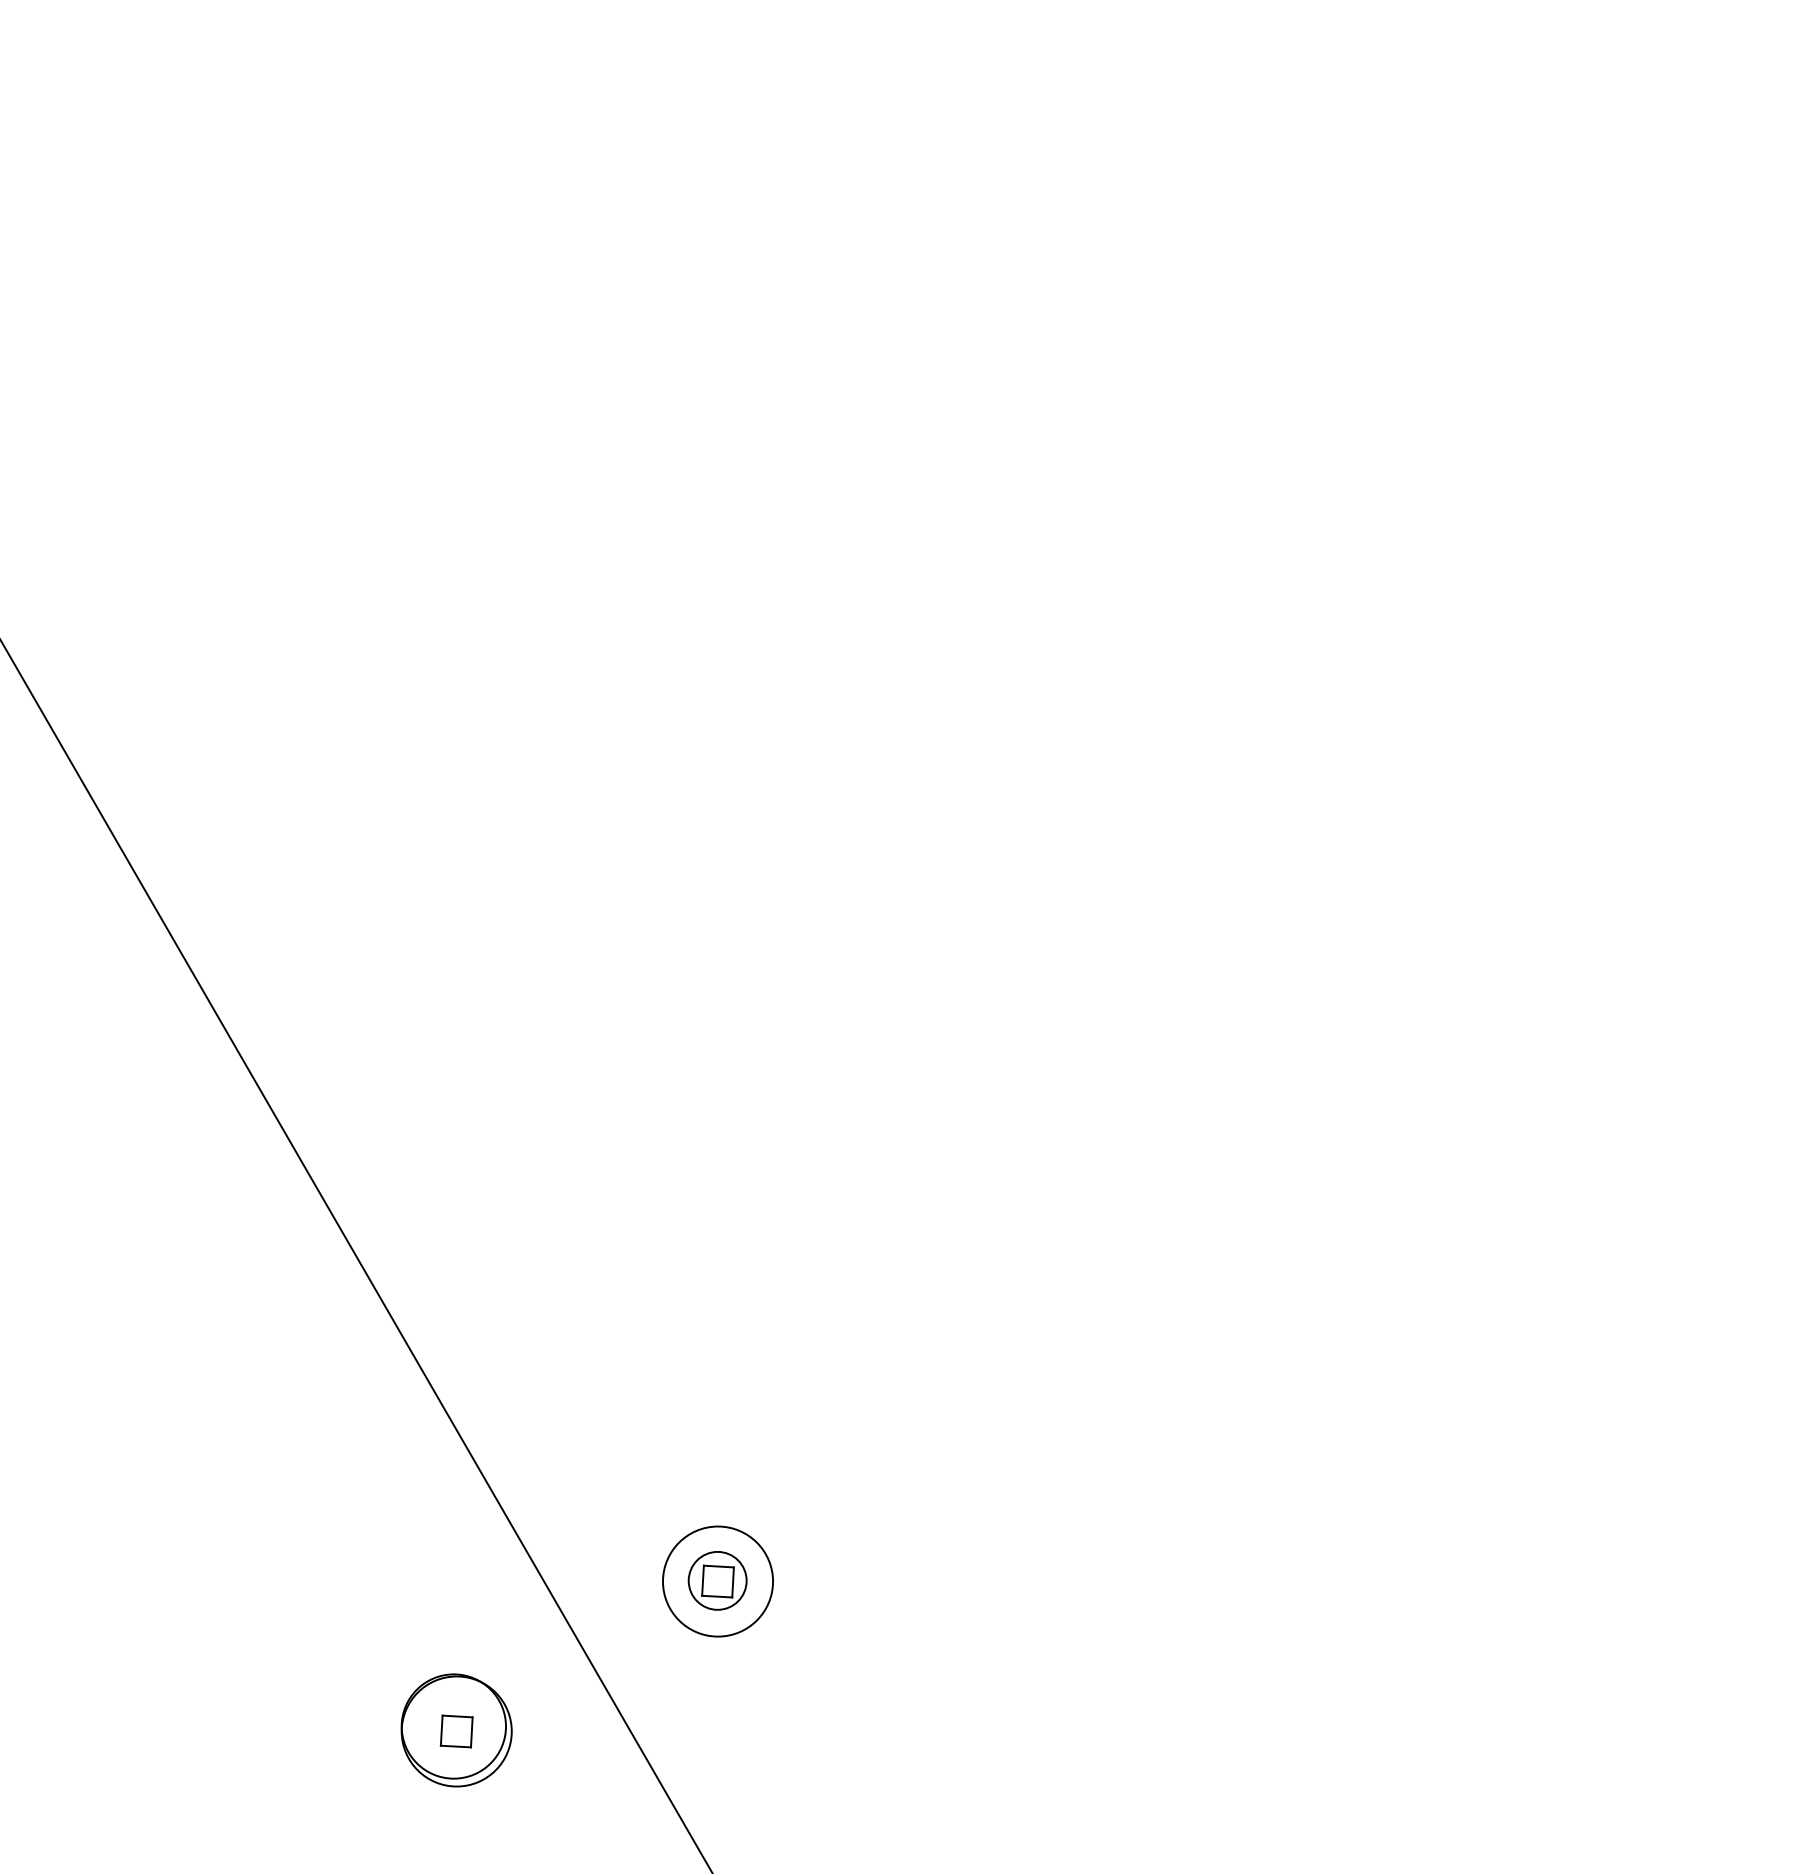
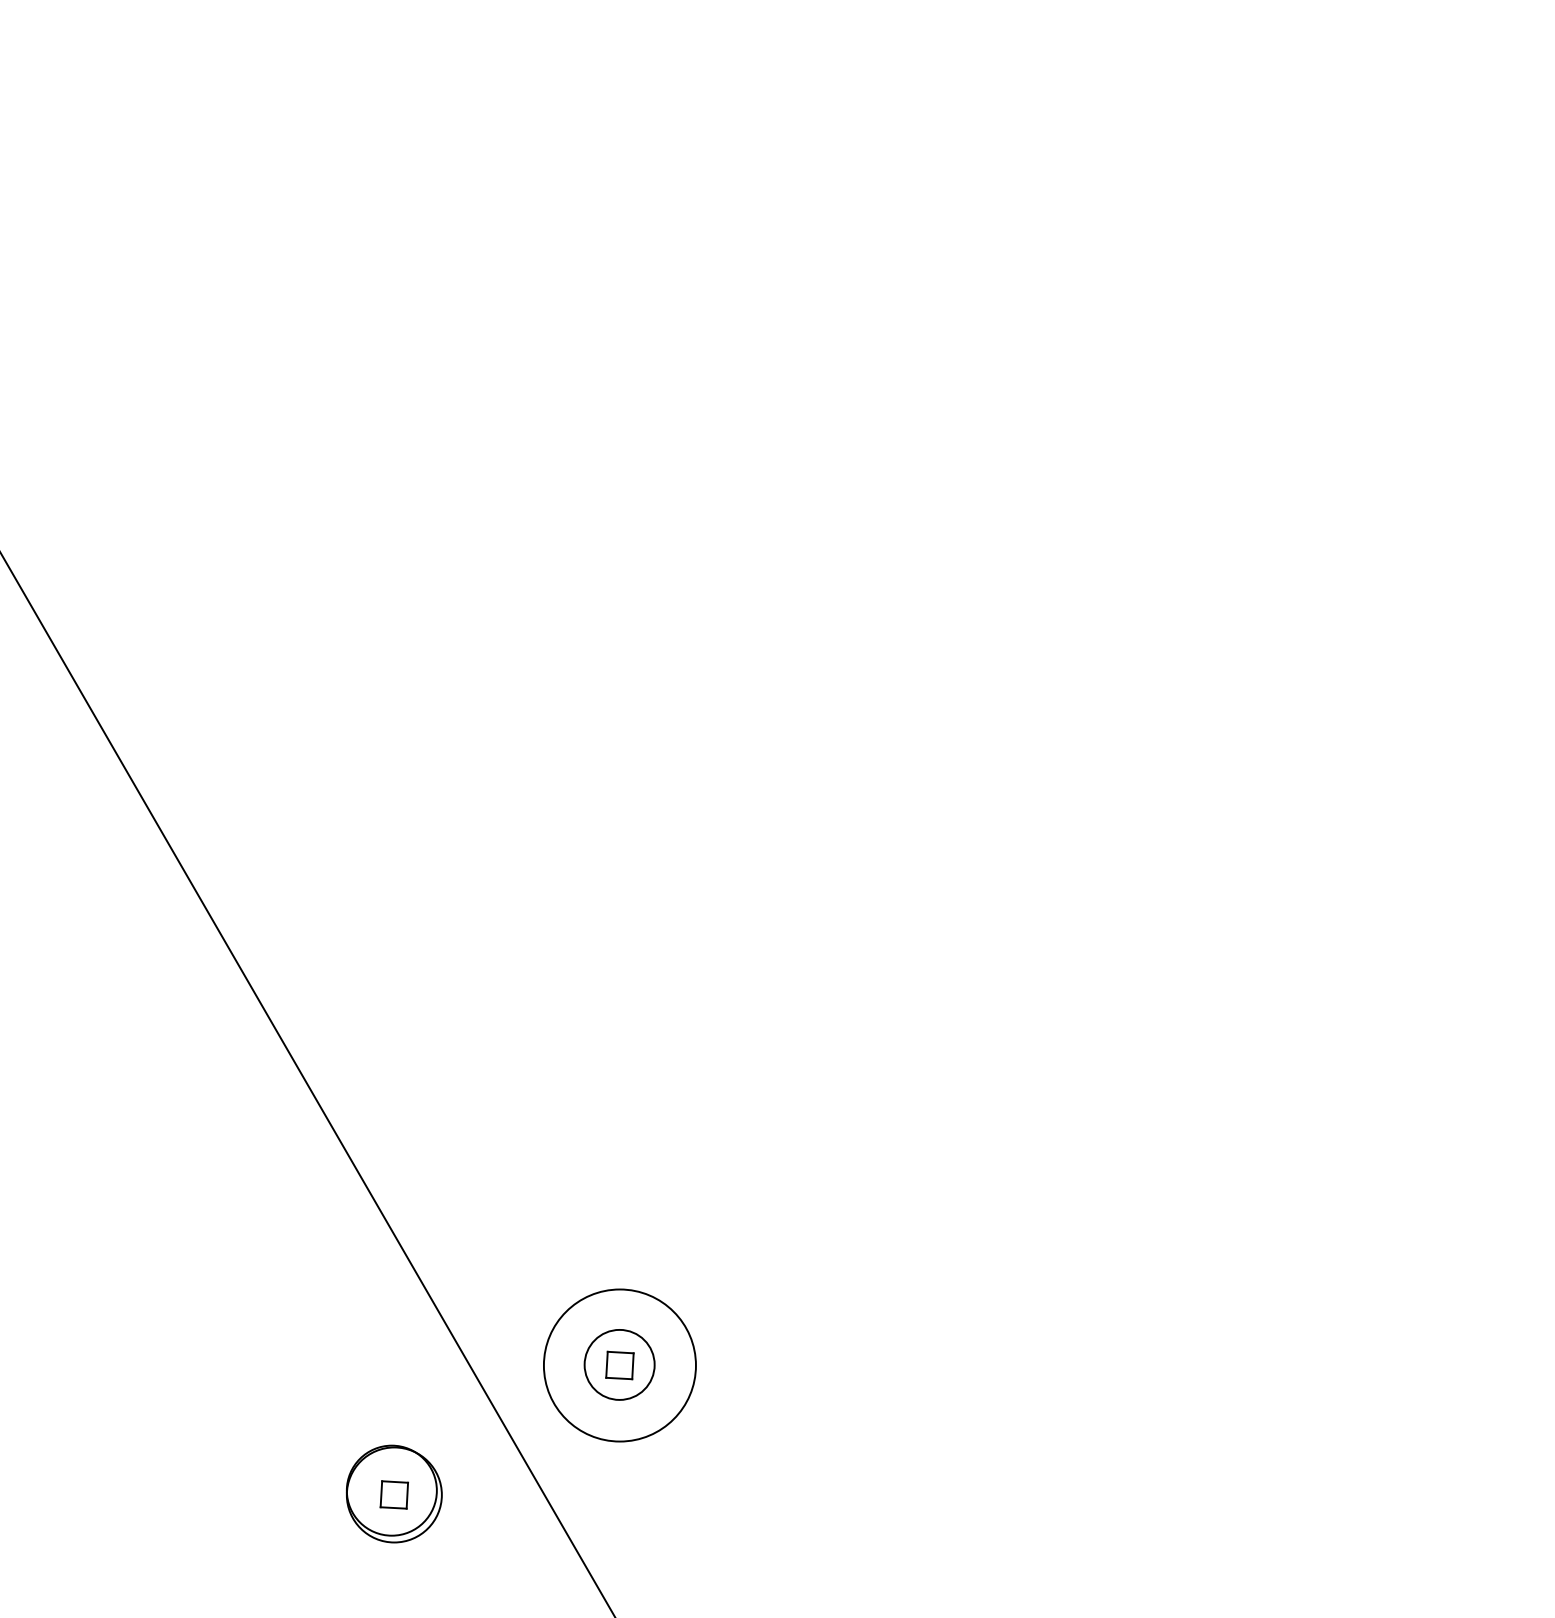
circle: (717, 1580) -> (619, 1364), size x1.4
circle: (717, 1581) -> (619, 1365), size x1.6

